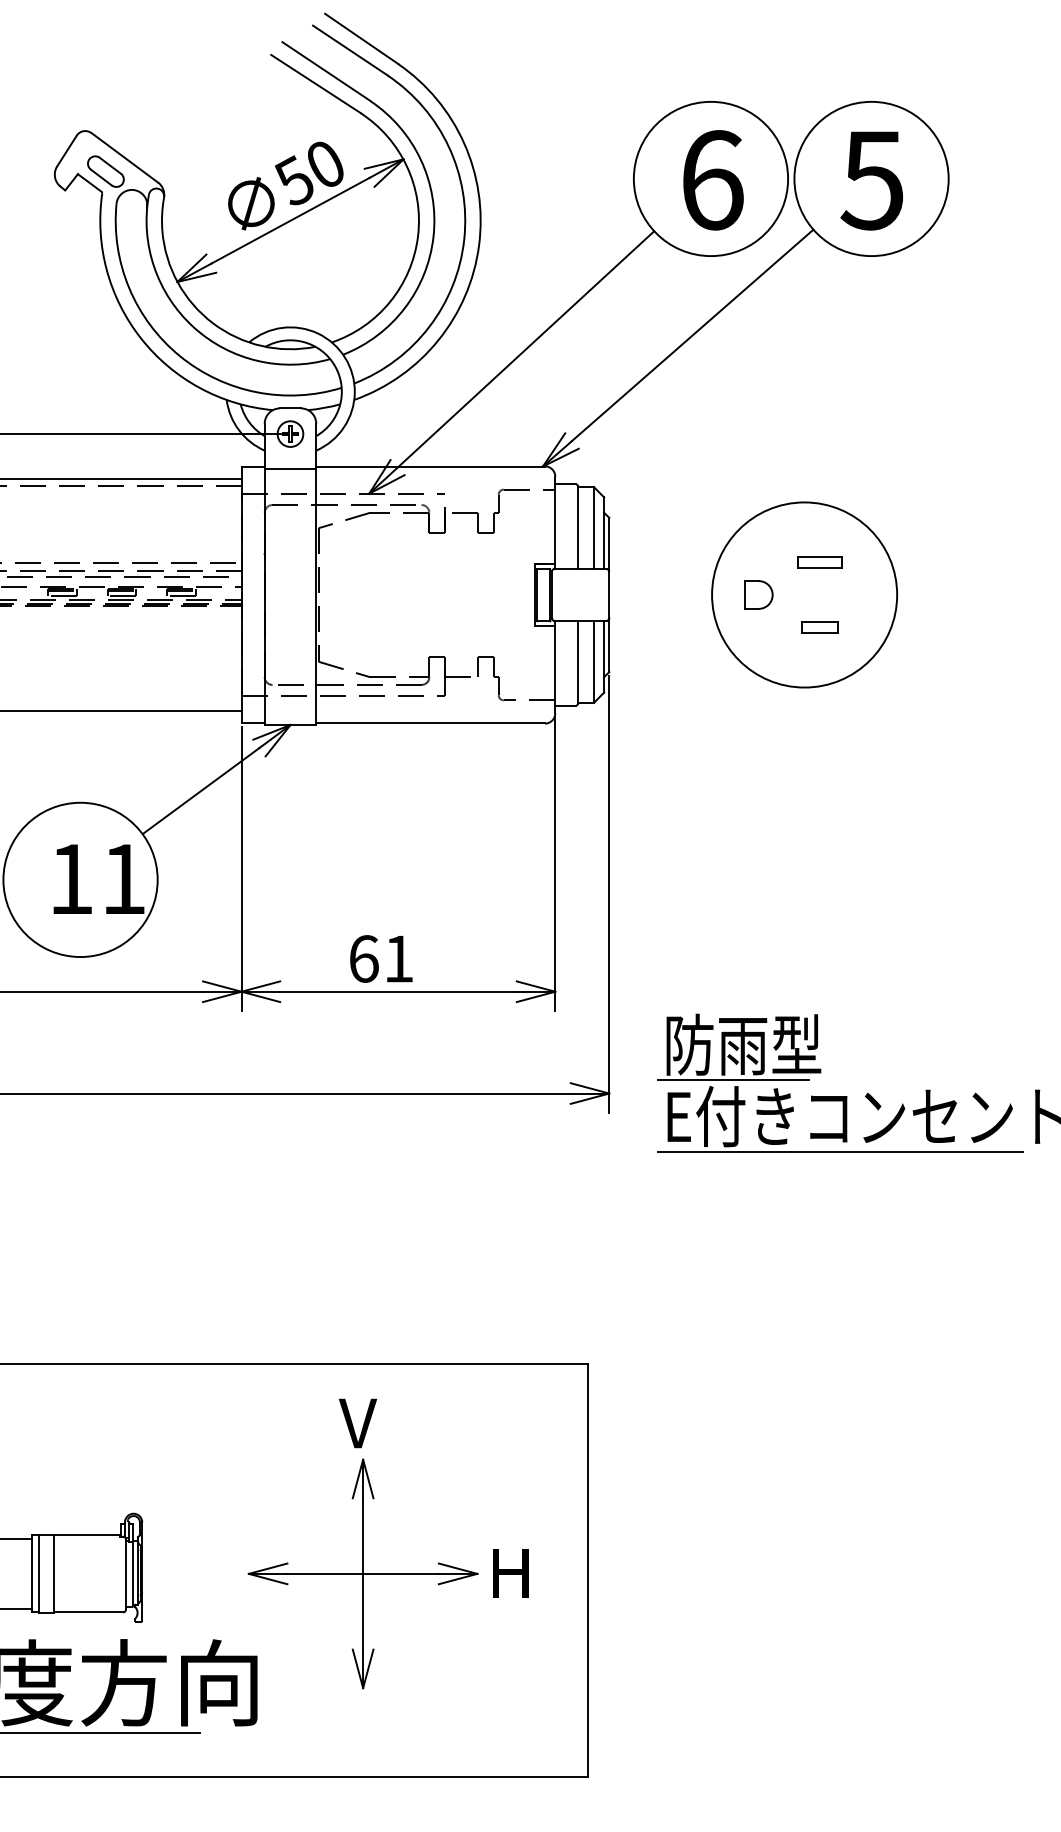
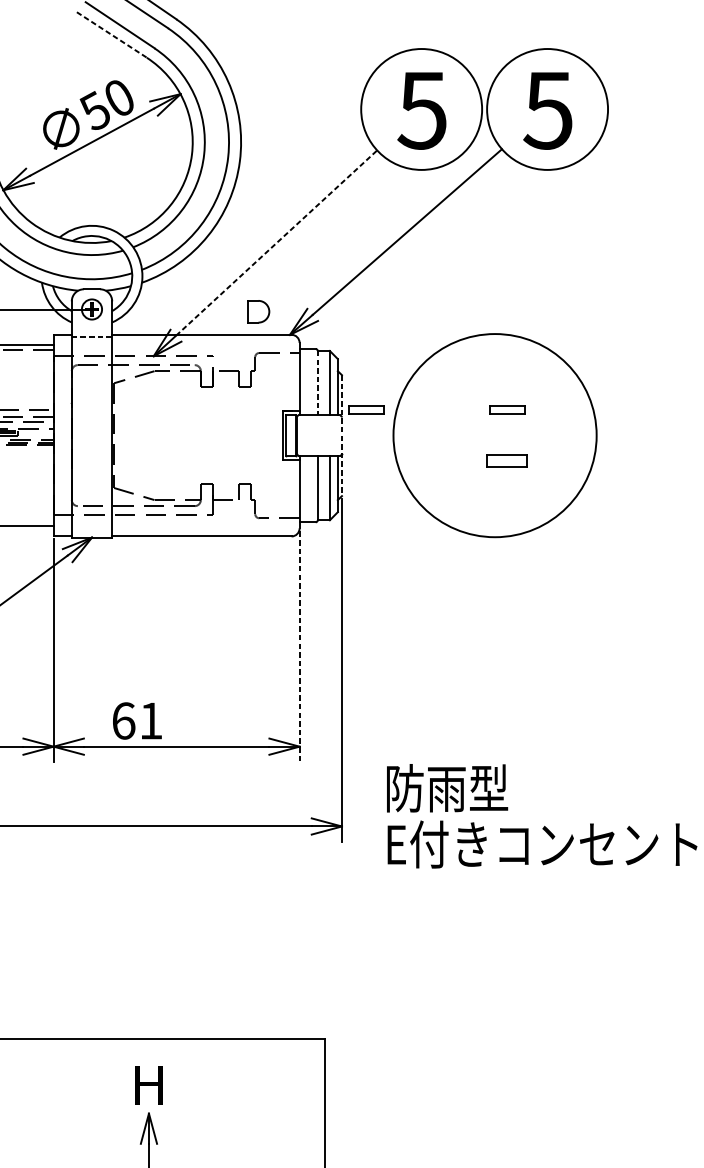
line: (316, 84) -> (112, 35), solid -> dashed
text: (711, 180) -> (422, 110), 6 -> 5
line: (526, 349) -> (277, 243), solid -> dashed
line: (290, 468) -> (92, 336), solid -> dashed
line: (578, 528) -> (317, 383), solid -> dashed
part: (640, 562) -> (366, 410), added
part: (758, 594) -> (258, 311), moved
circle: (804, 594) -> (494, 435), size x1.4
line: (609, 595) -> (342, 436), solid -> dashed
part: (819, 627) -> (506, 461), size x1.4
line: (555, 864) -> (299, 646), solid -> dashed
text: (381, 958) -> (137, 720), moved
line: (733, 1080) -> (439, 816), removed
line: (840, 1151) -> (523, 871), removed
text: (359, 1423) -> (146, 1085), V -> H

